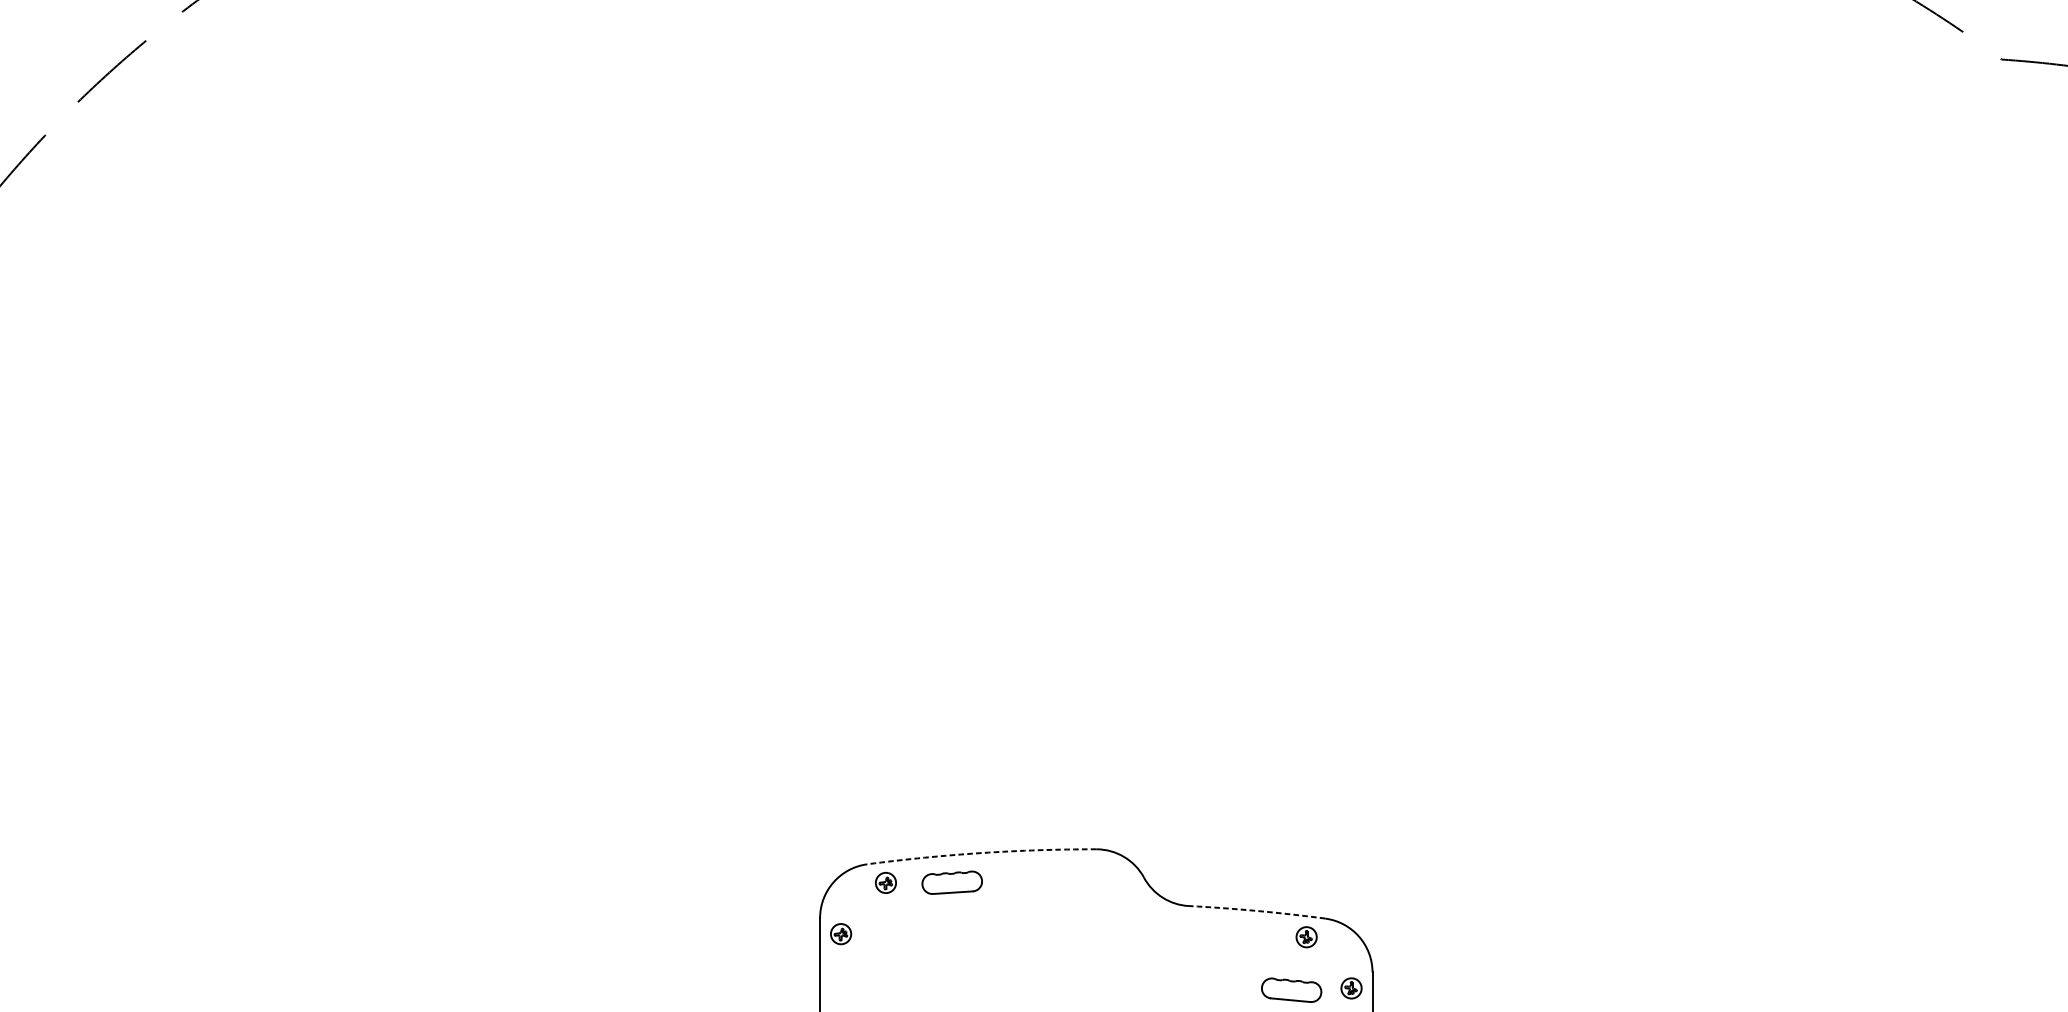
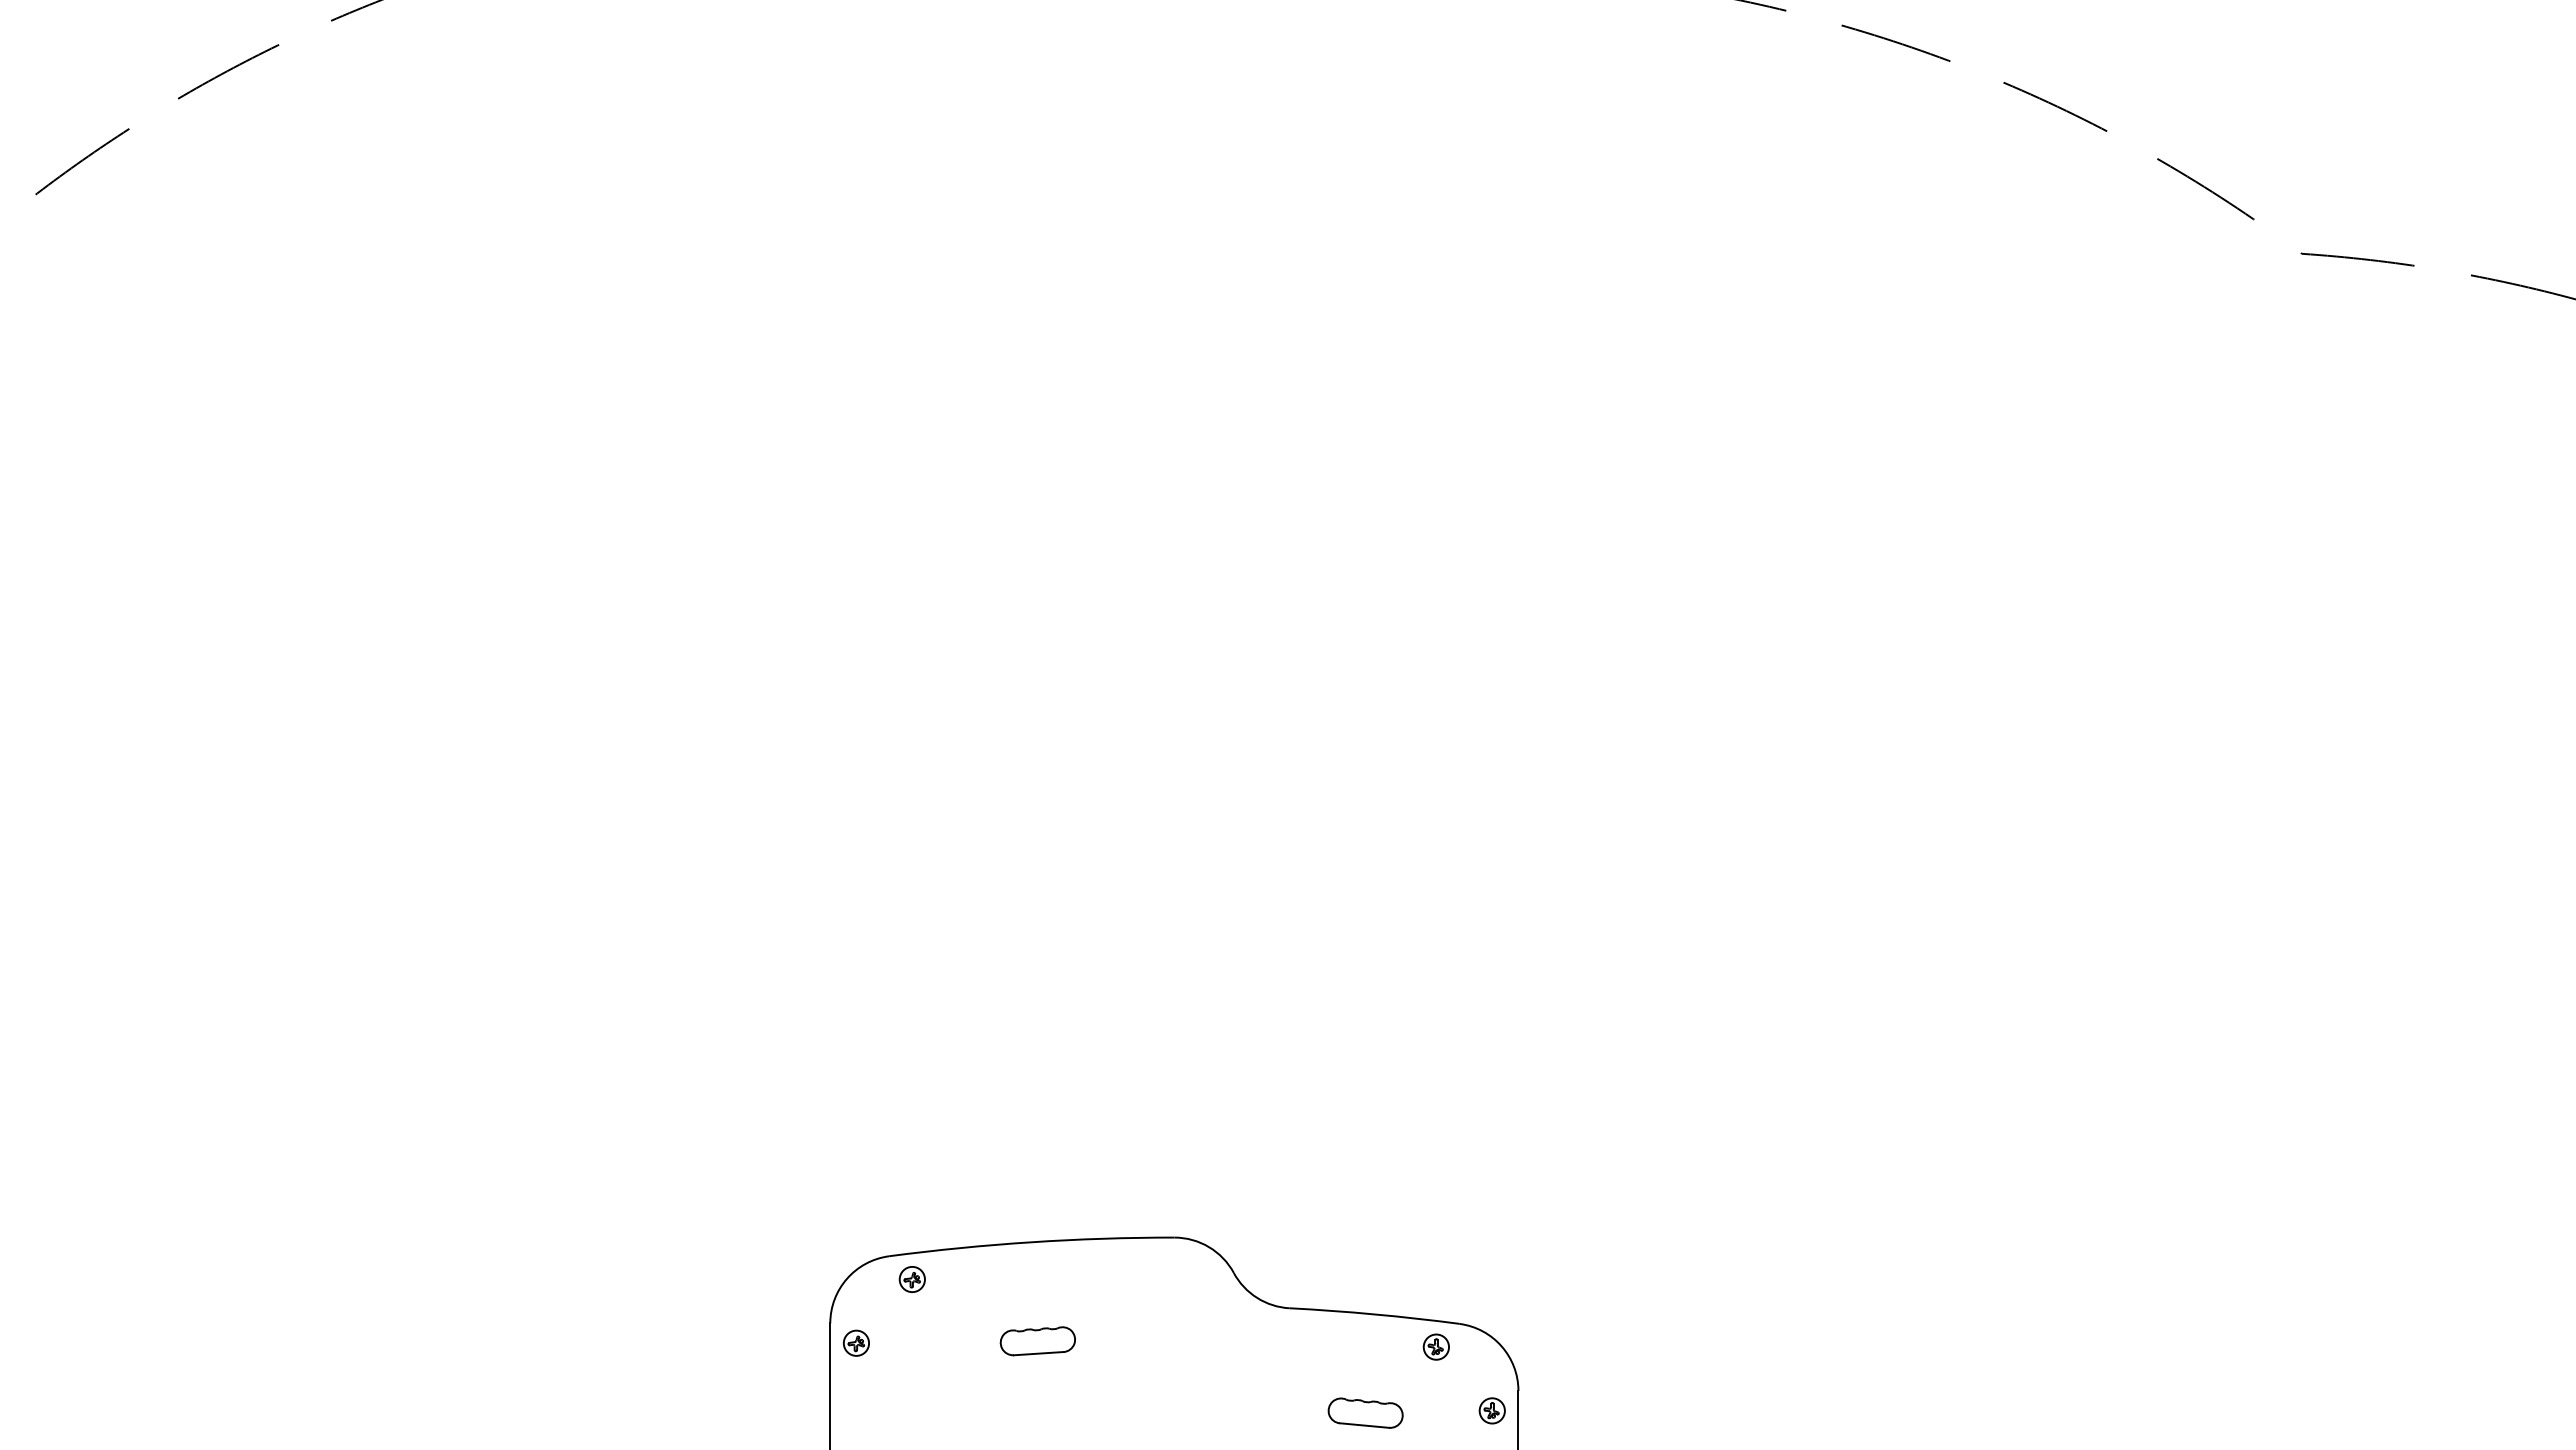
arc: (981, 853) -> (1031, 1242), dashed -> solid
part: (951, 882) -> (1037, 1341), moved
arc: (1256, 911) -> (1374, 1314), dashed -> solid
part: (1291, 989) -> (1365, 1412), moved

